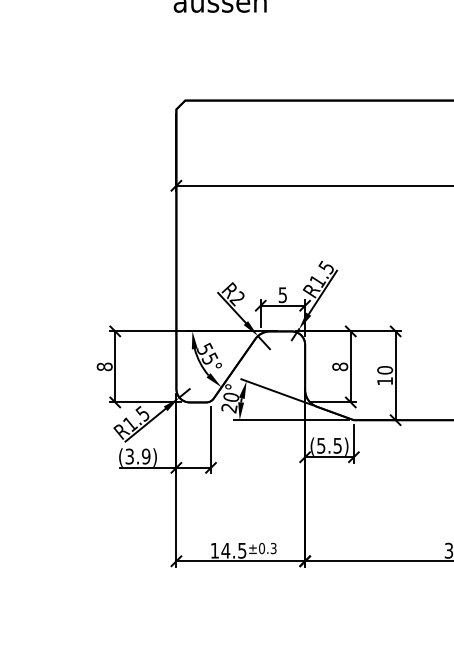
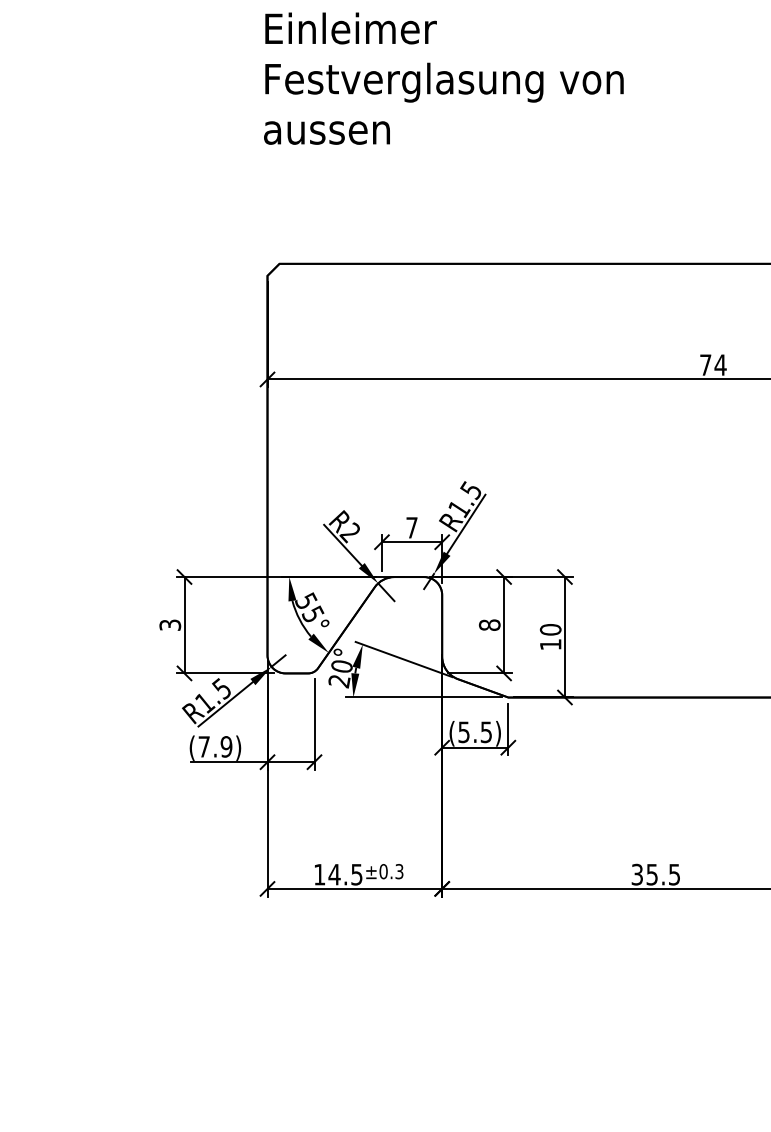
text: (282, 294) -> (411, 527), 5 -> 7
text: (104, 366) -> (170, 624), 8 -> 3
text: (129, 456) -> (203, 746), (3.9) -> (7.9)

